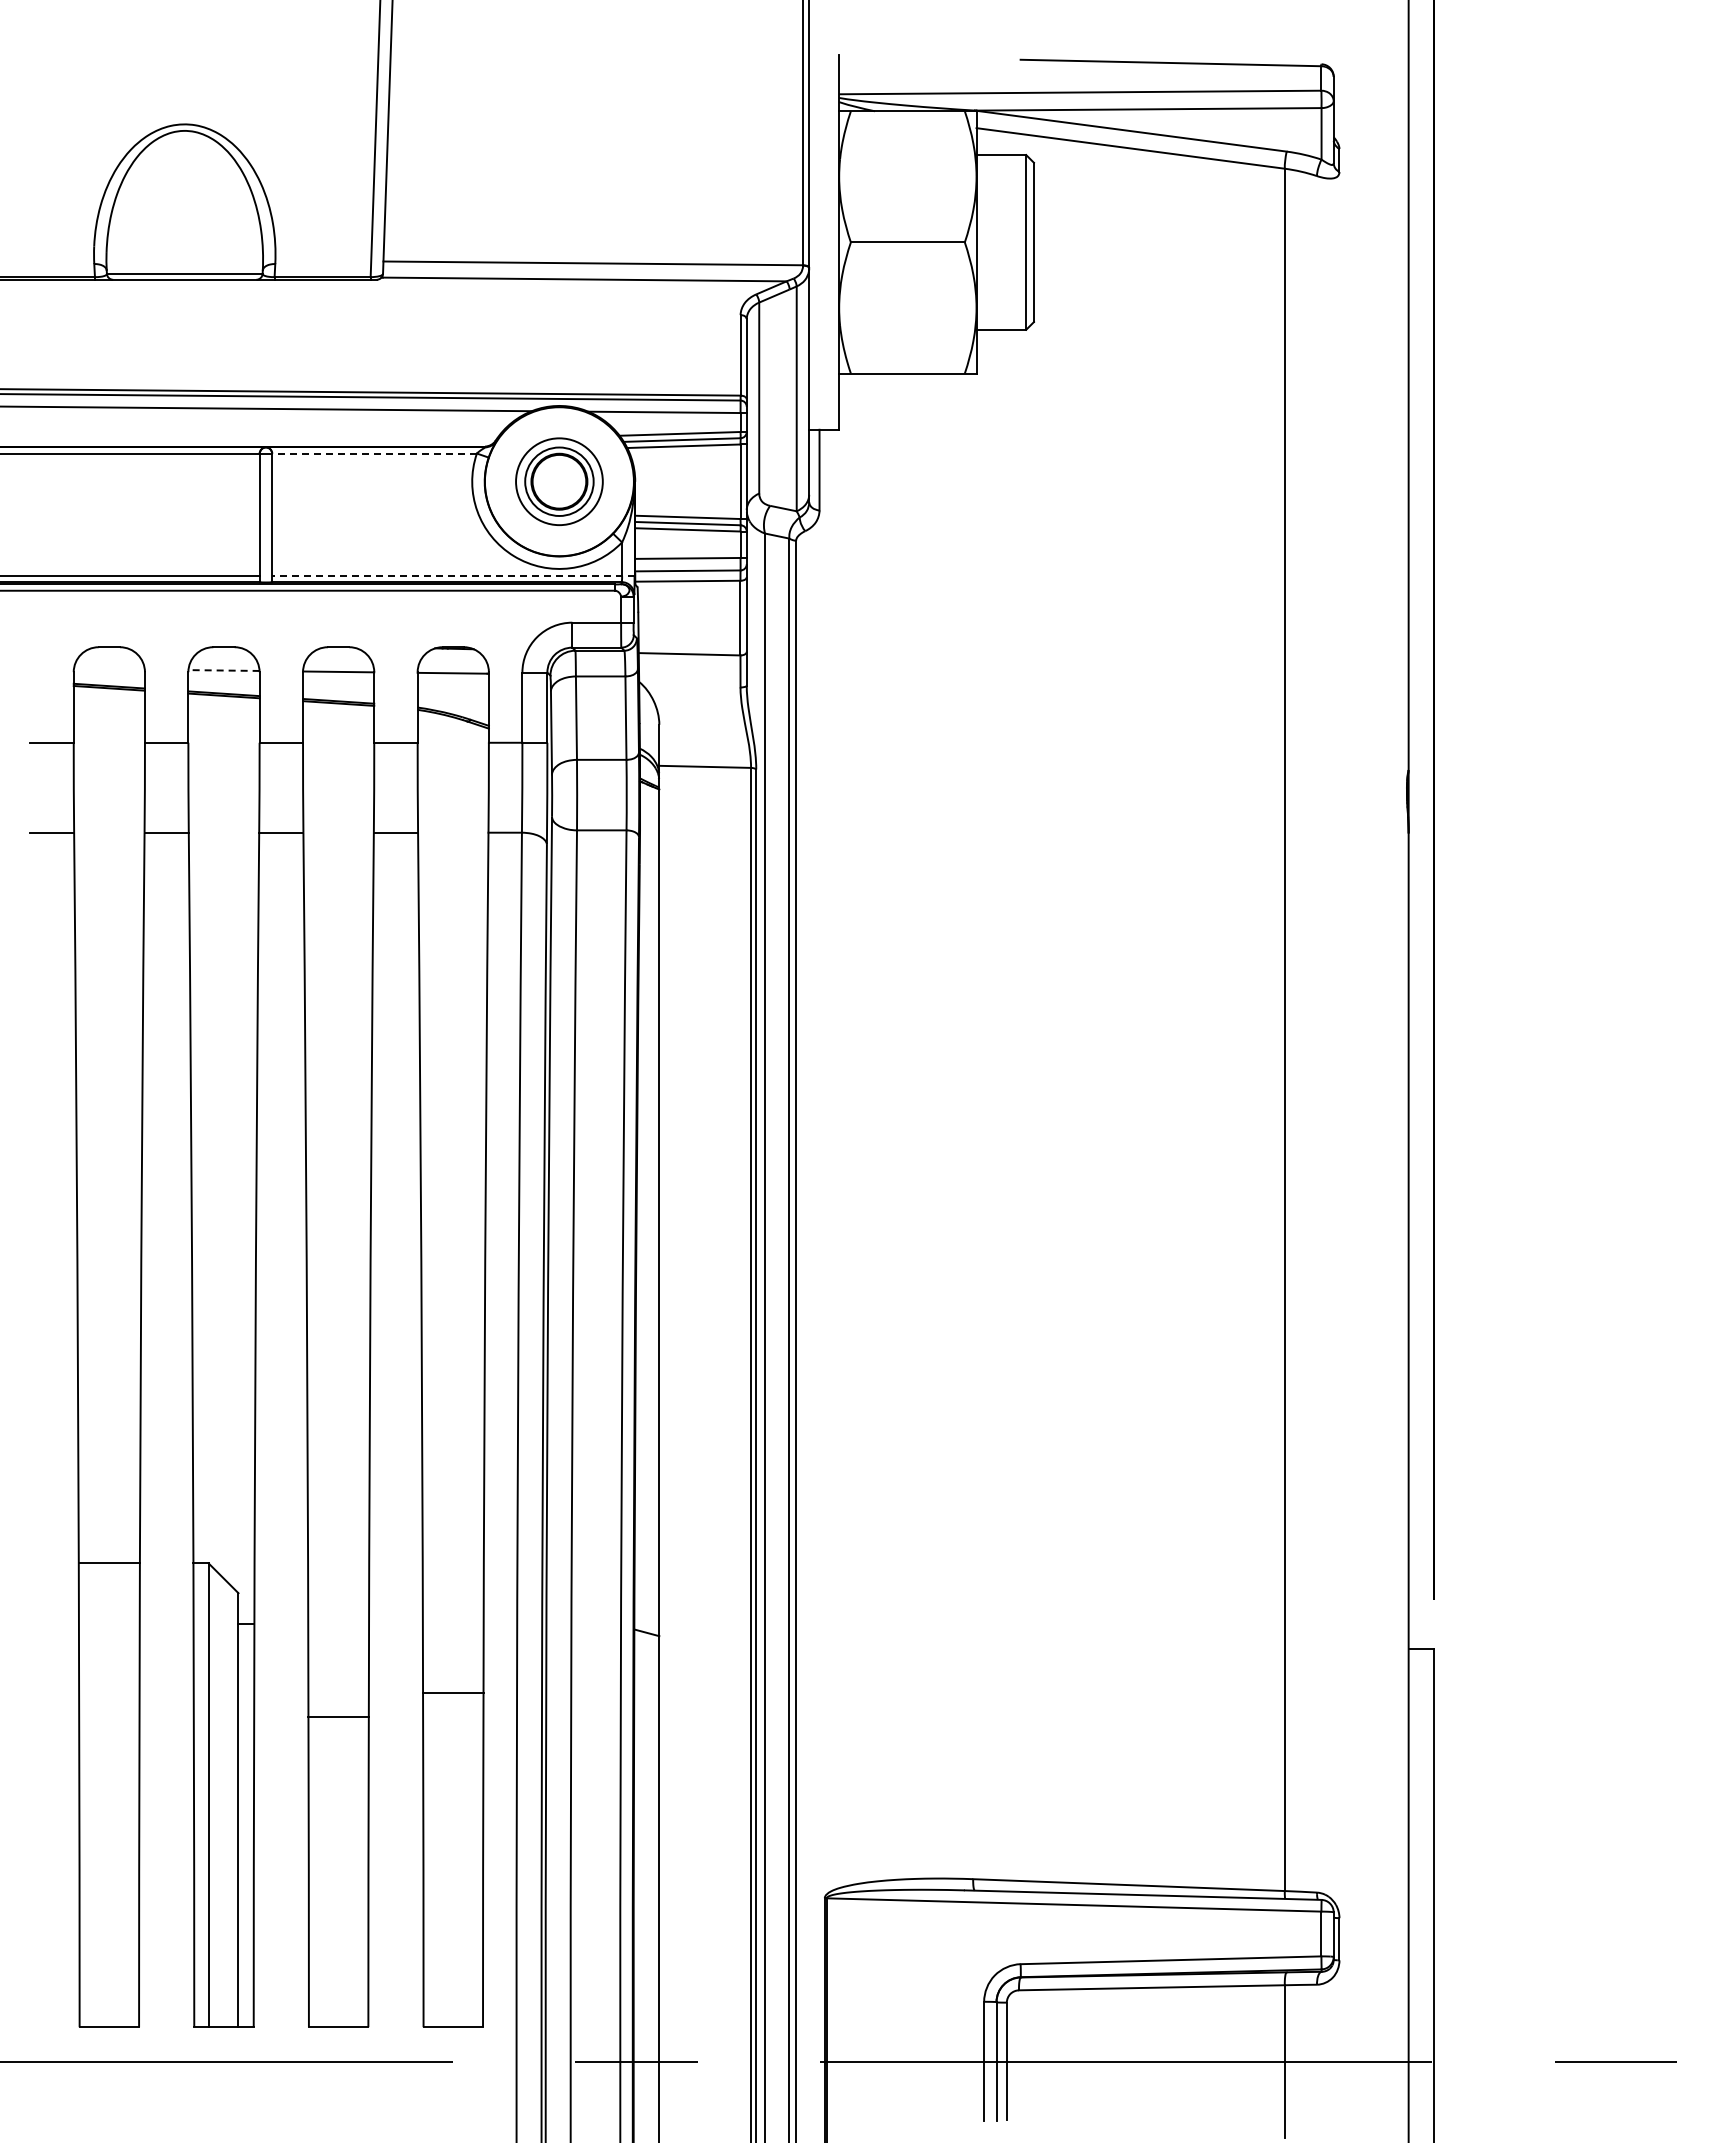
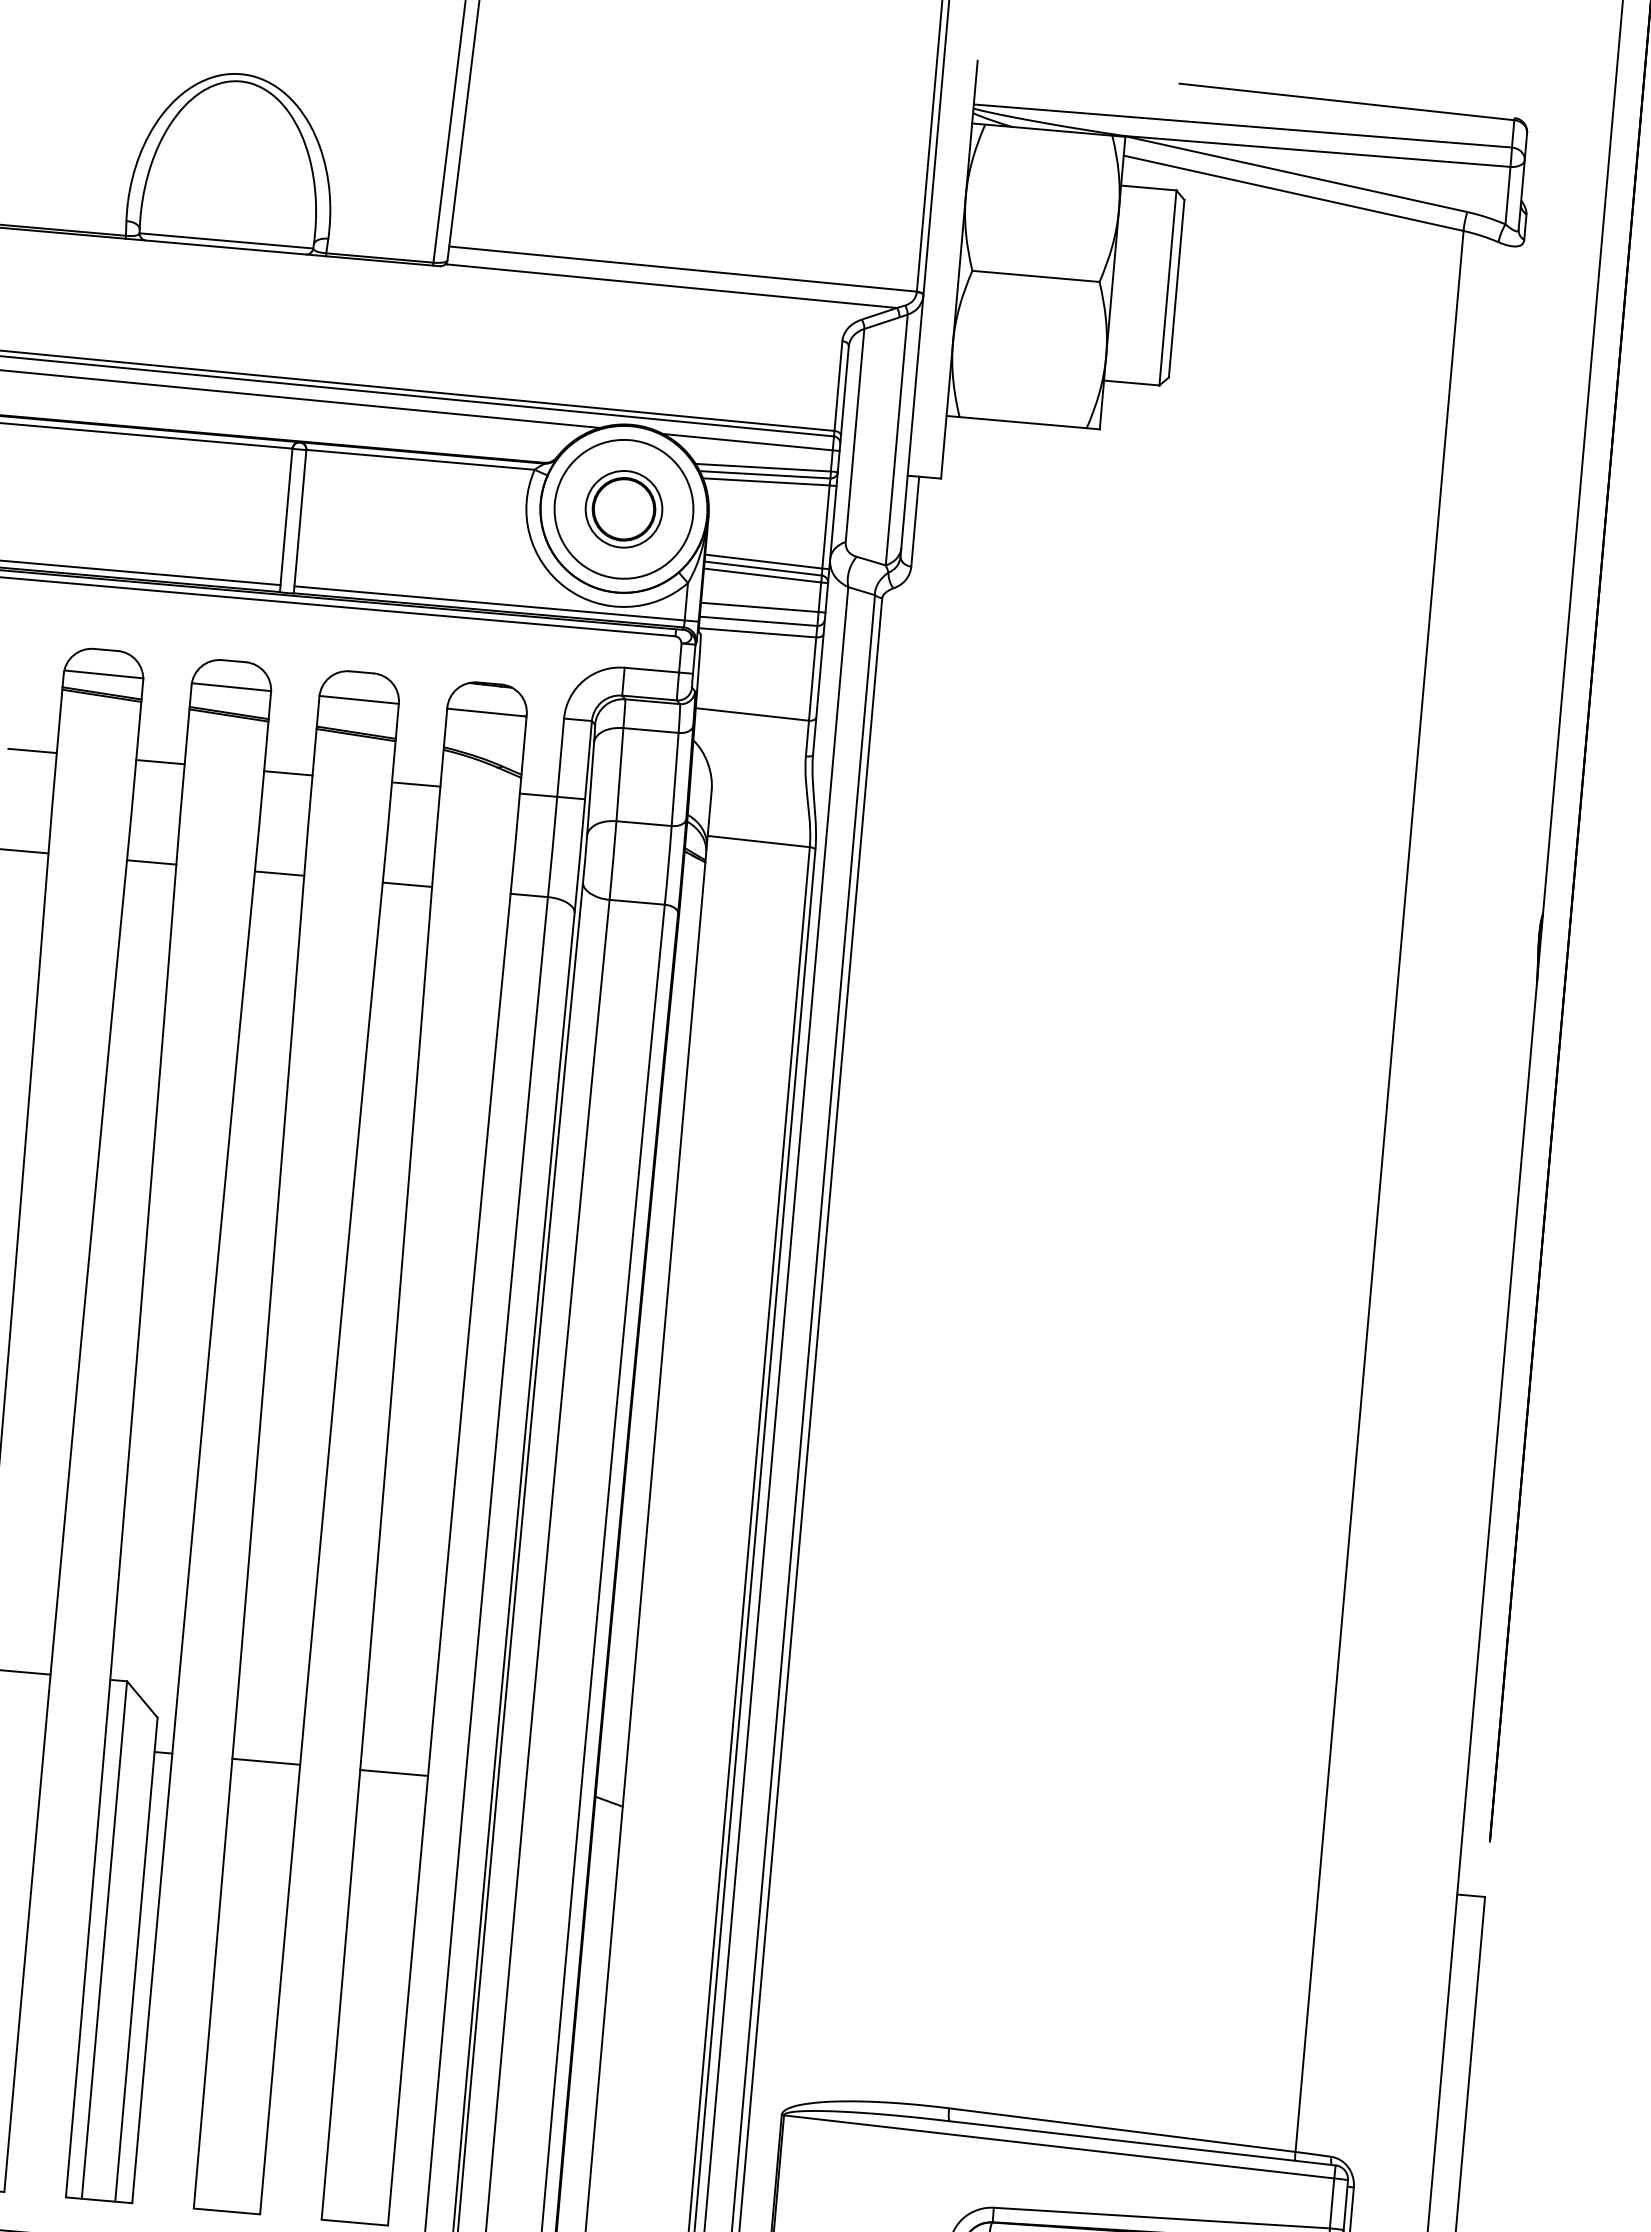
line: (374, 453) -> (420, 459), dashed -> solid
circle: (559, 481) -> (624, 509), size x1.43
line: (452, 575) -> (495, 603), dashed -> solid
line: (109, 668) -> (103, 673), added
line: (224, 670) -> (232, 687), dashed -> solid
line: (452, 1693) -> (393, 1773), moved
line: (338, 1717) -> (266, 1762), moved

